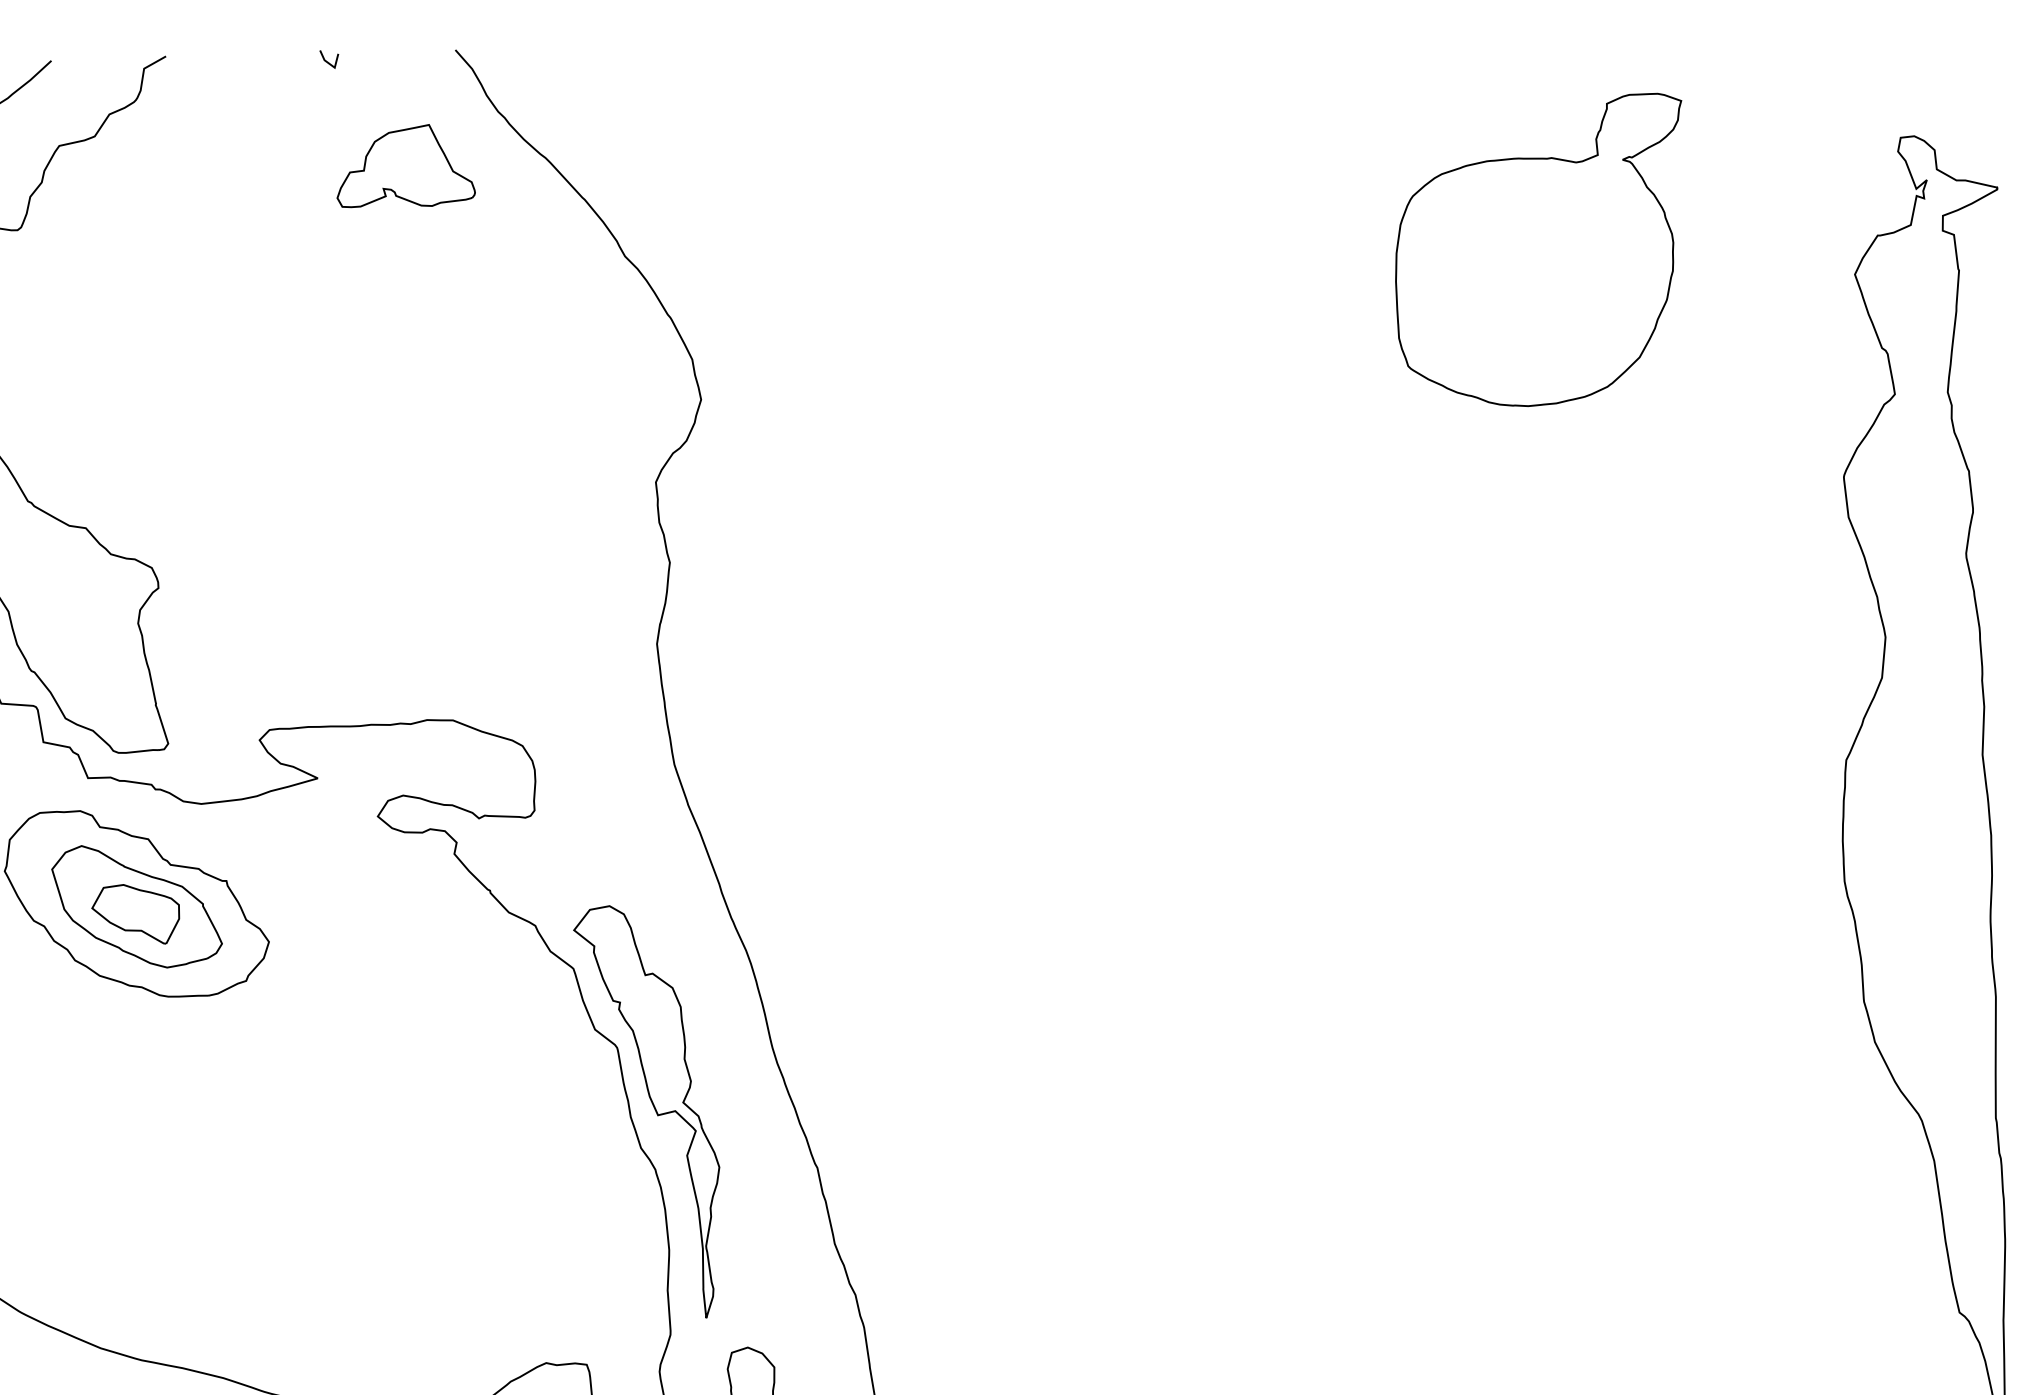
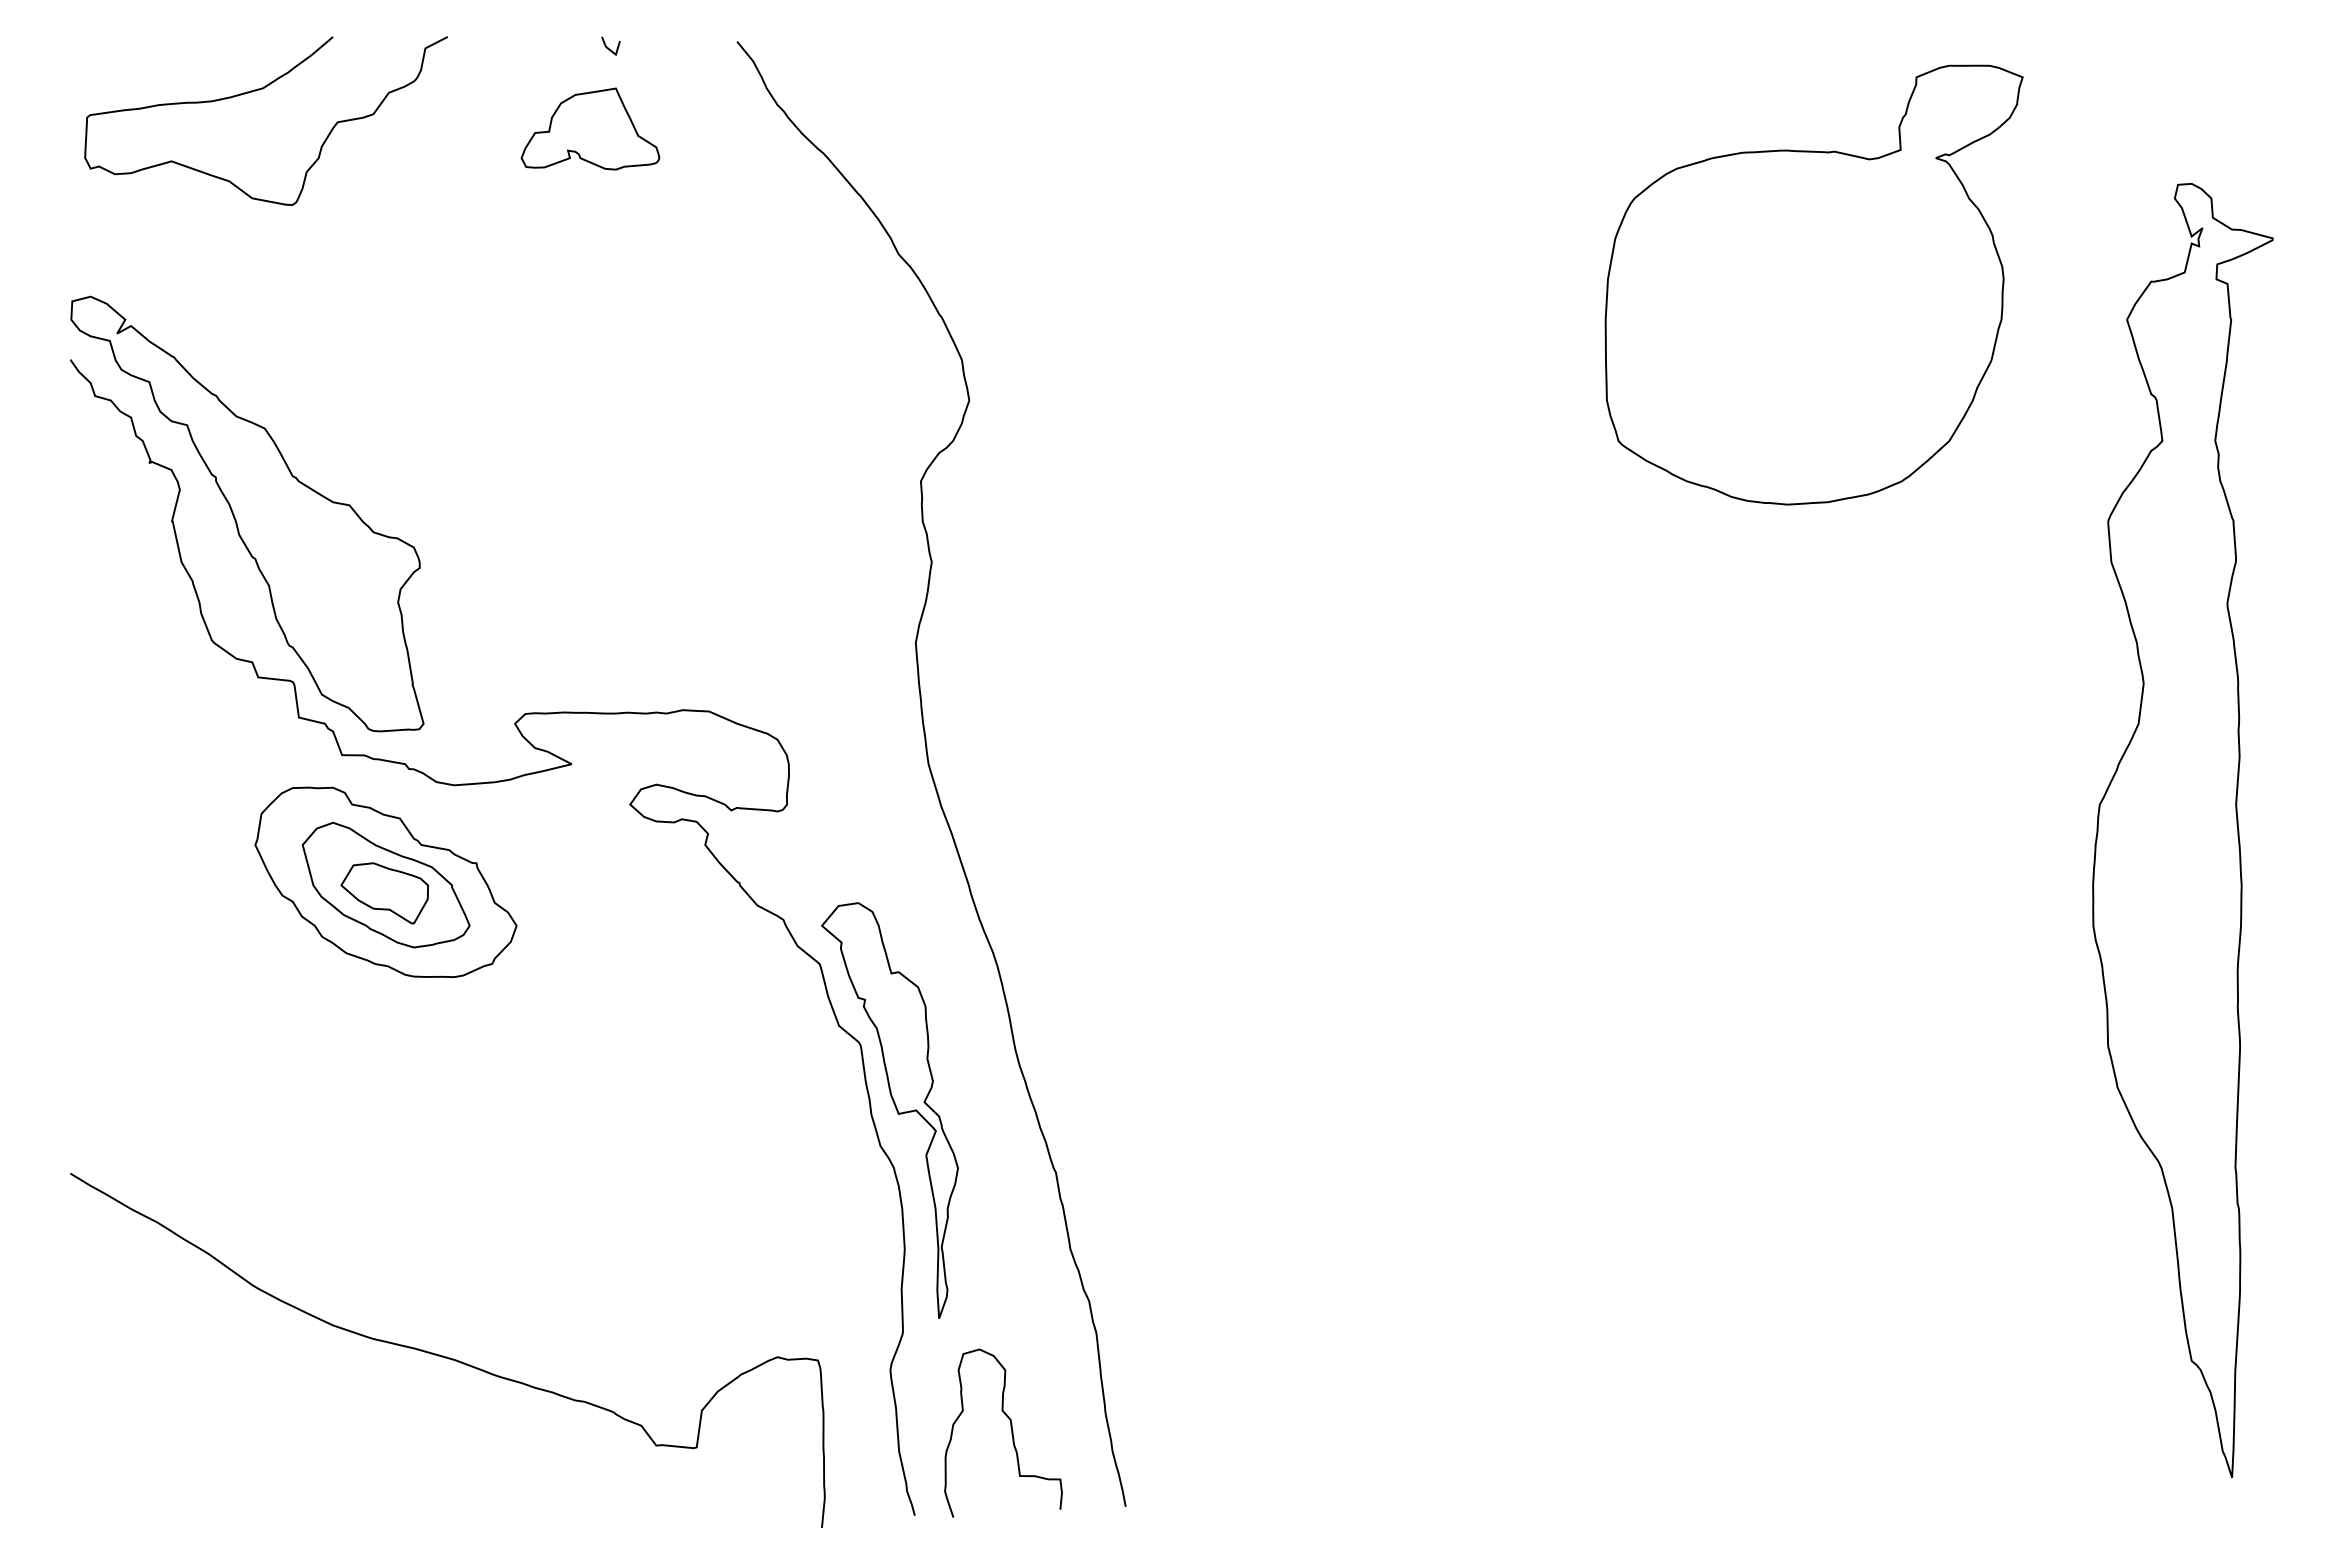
part: (405, 165) -> (590, 128), moved
part: (1540, 251) -> (1813, 284), size x1.43

